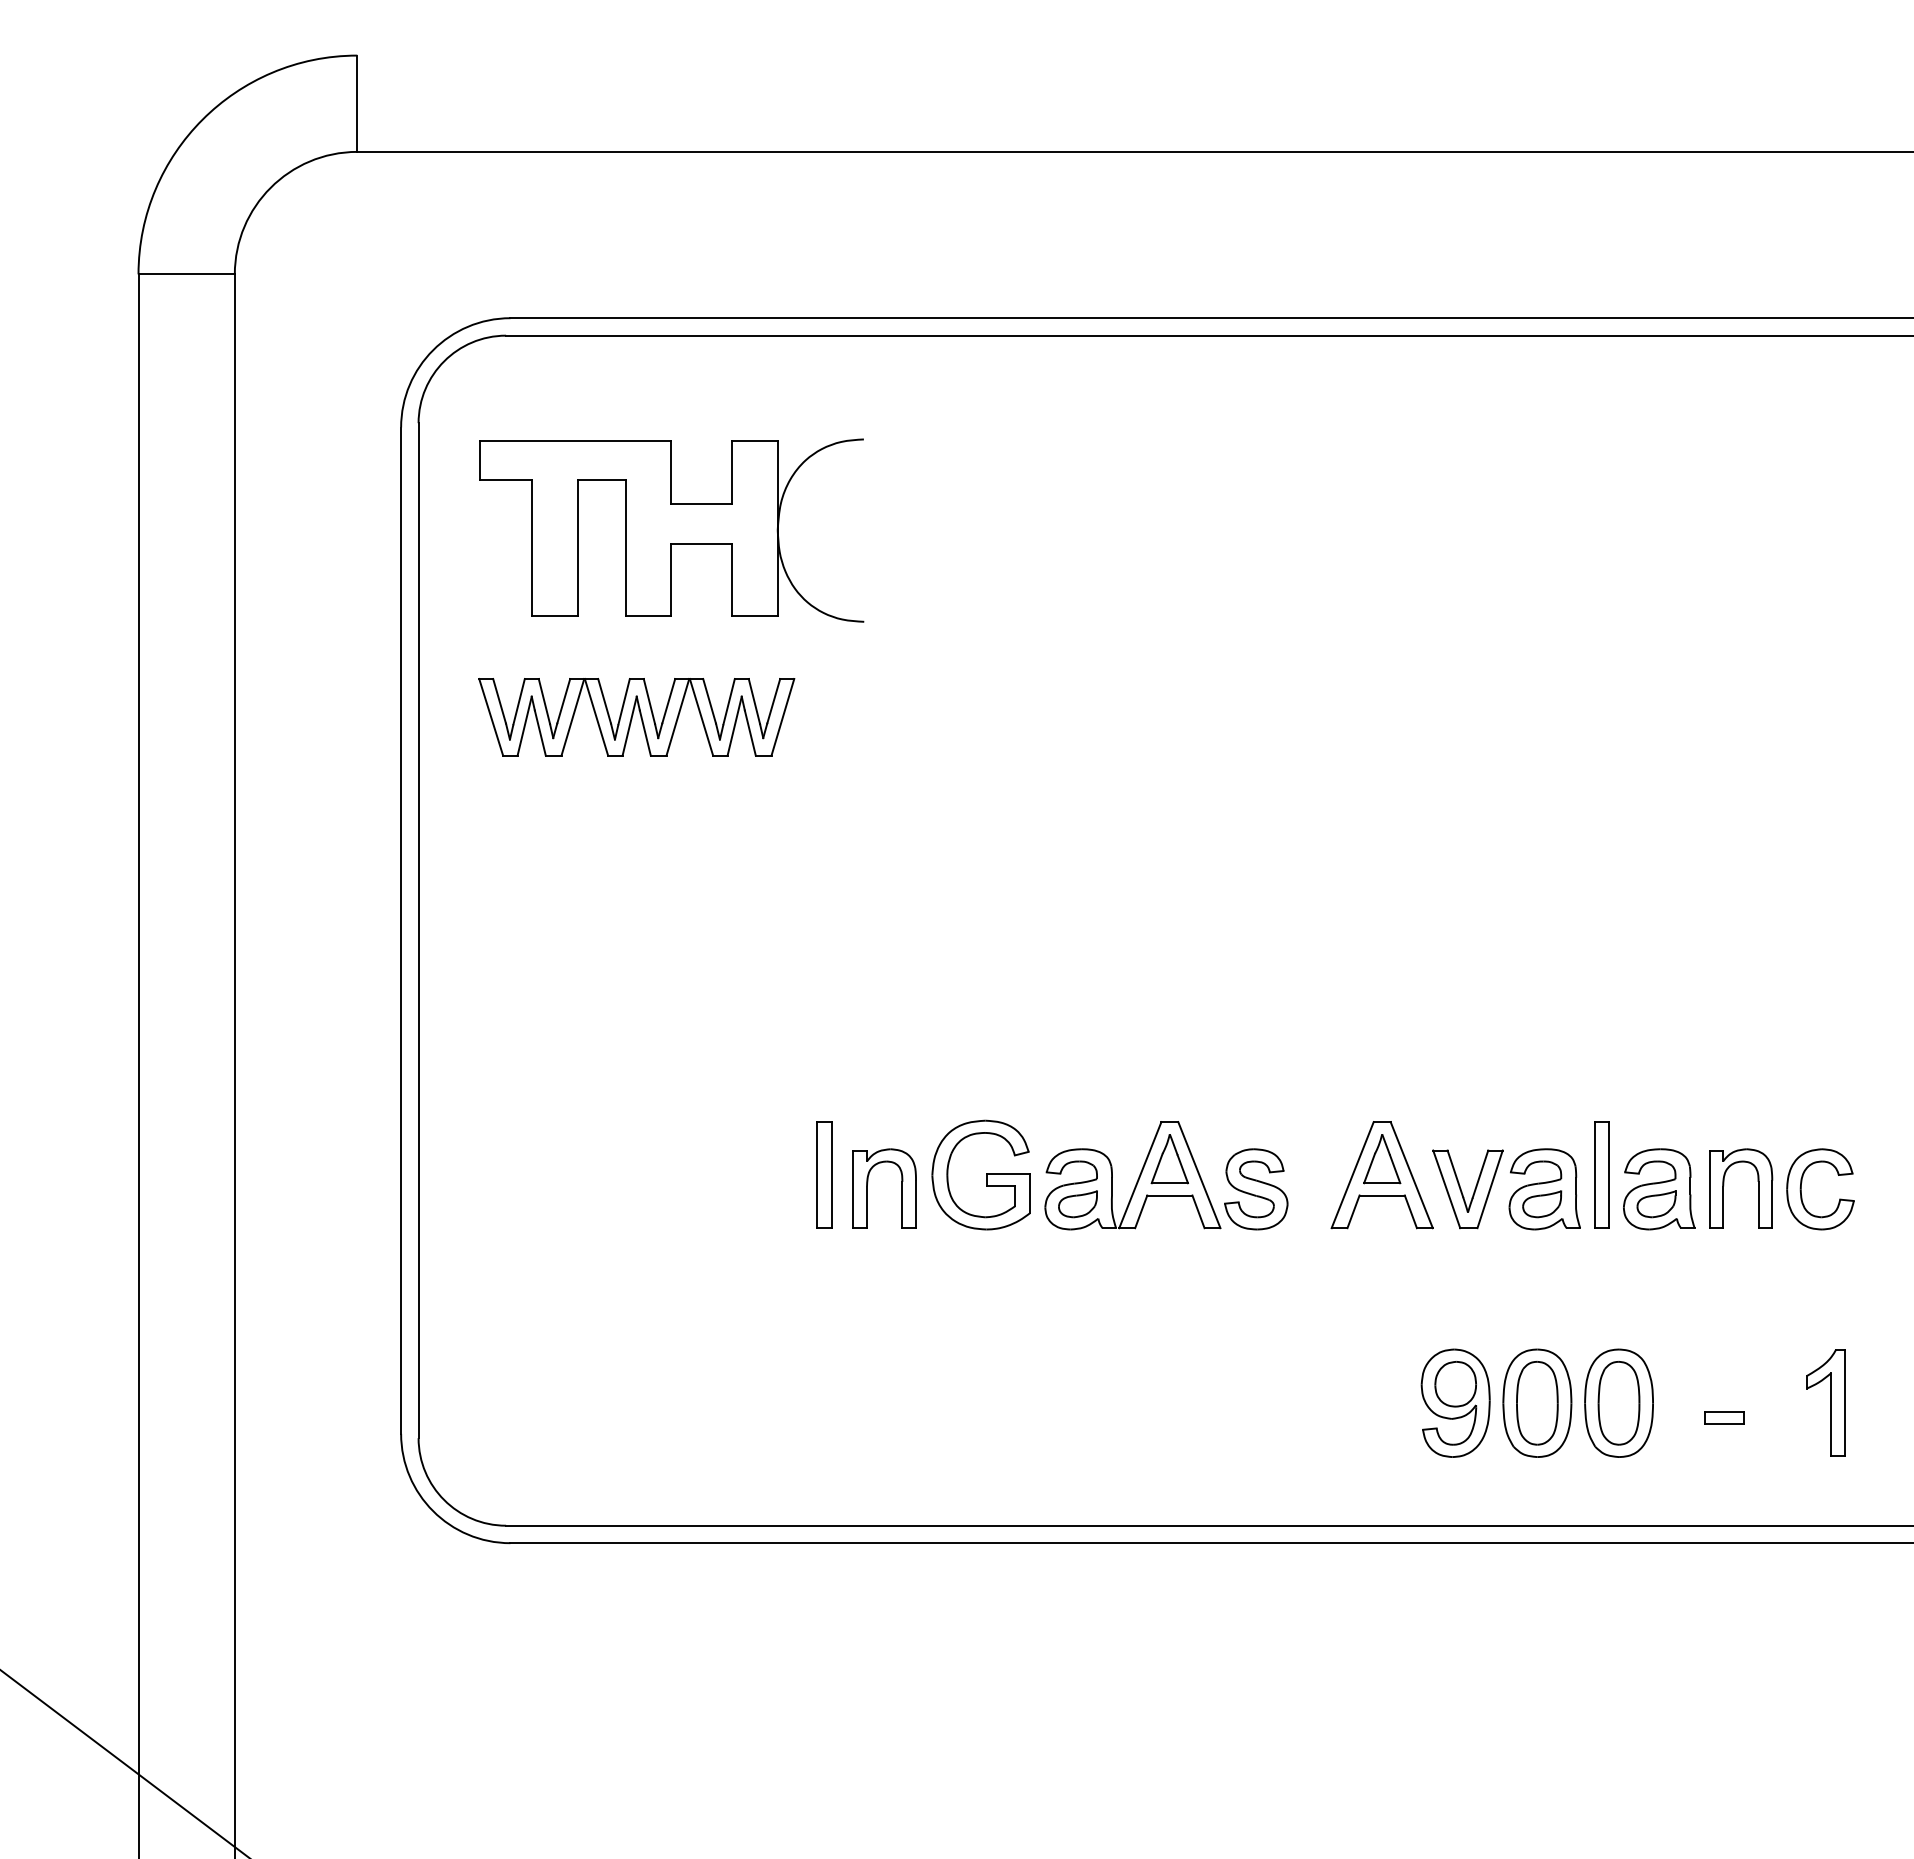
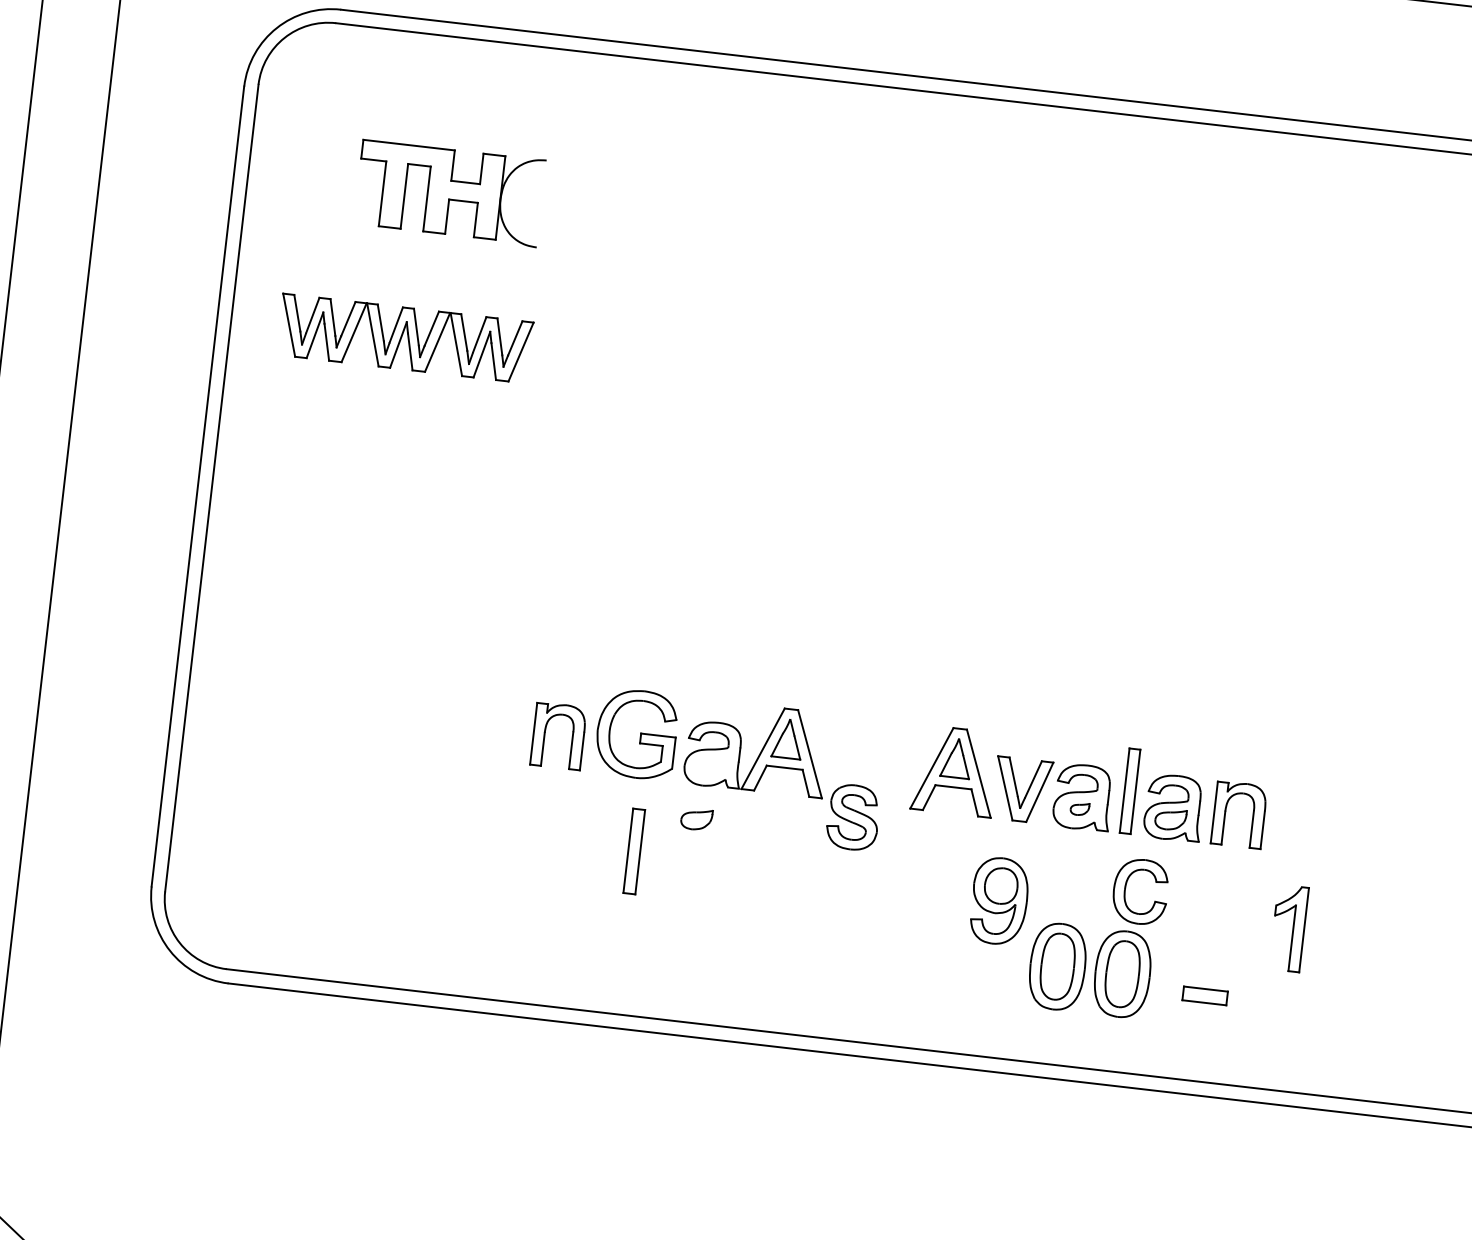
part: (671, 530) -> (449, 193), size x0.6
part: (824, 1174) -> (634, 851), moved
part: (1256, 1189) -> (853, 817), moved
part: (1801, 1189) -> (1125, 890), moved
part: (1077, 1204) -> (696, 819), moved
part: (1542, 1204) -> (1080, 809), size x0.6
part: (1455, 1402) -> (999, 900), moved
part: (1825, 1402) -> (1288, 928), moved
part: (1724, 1417) -> (1205, 995), size x1.4

